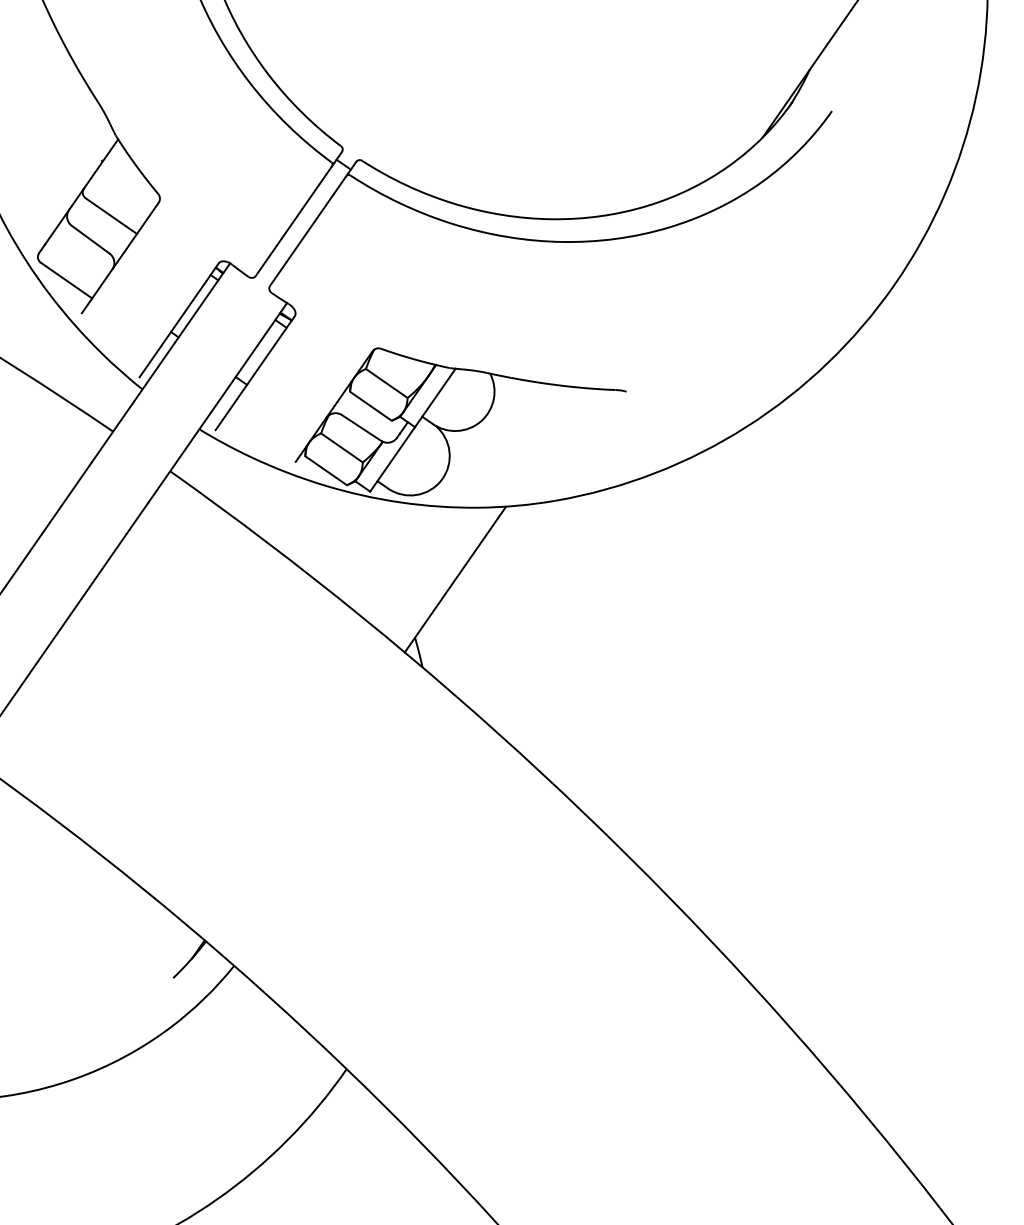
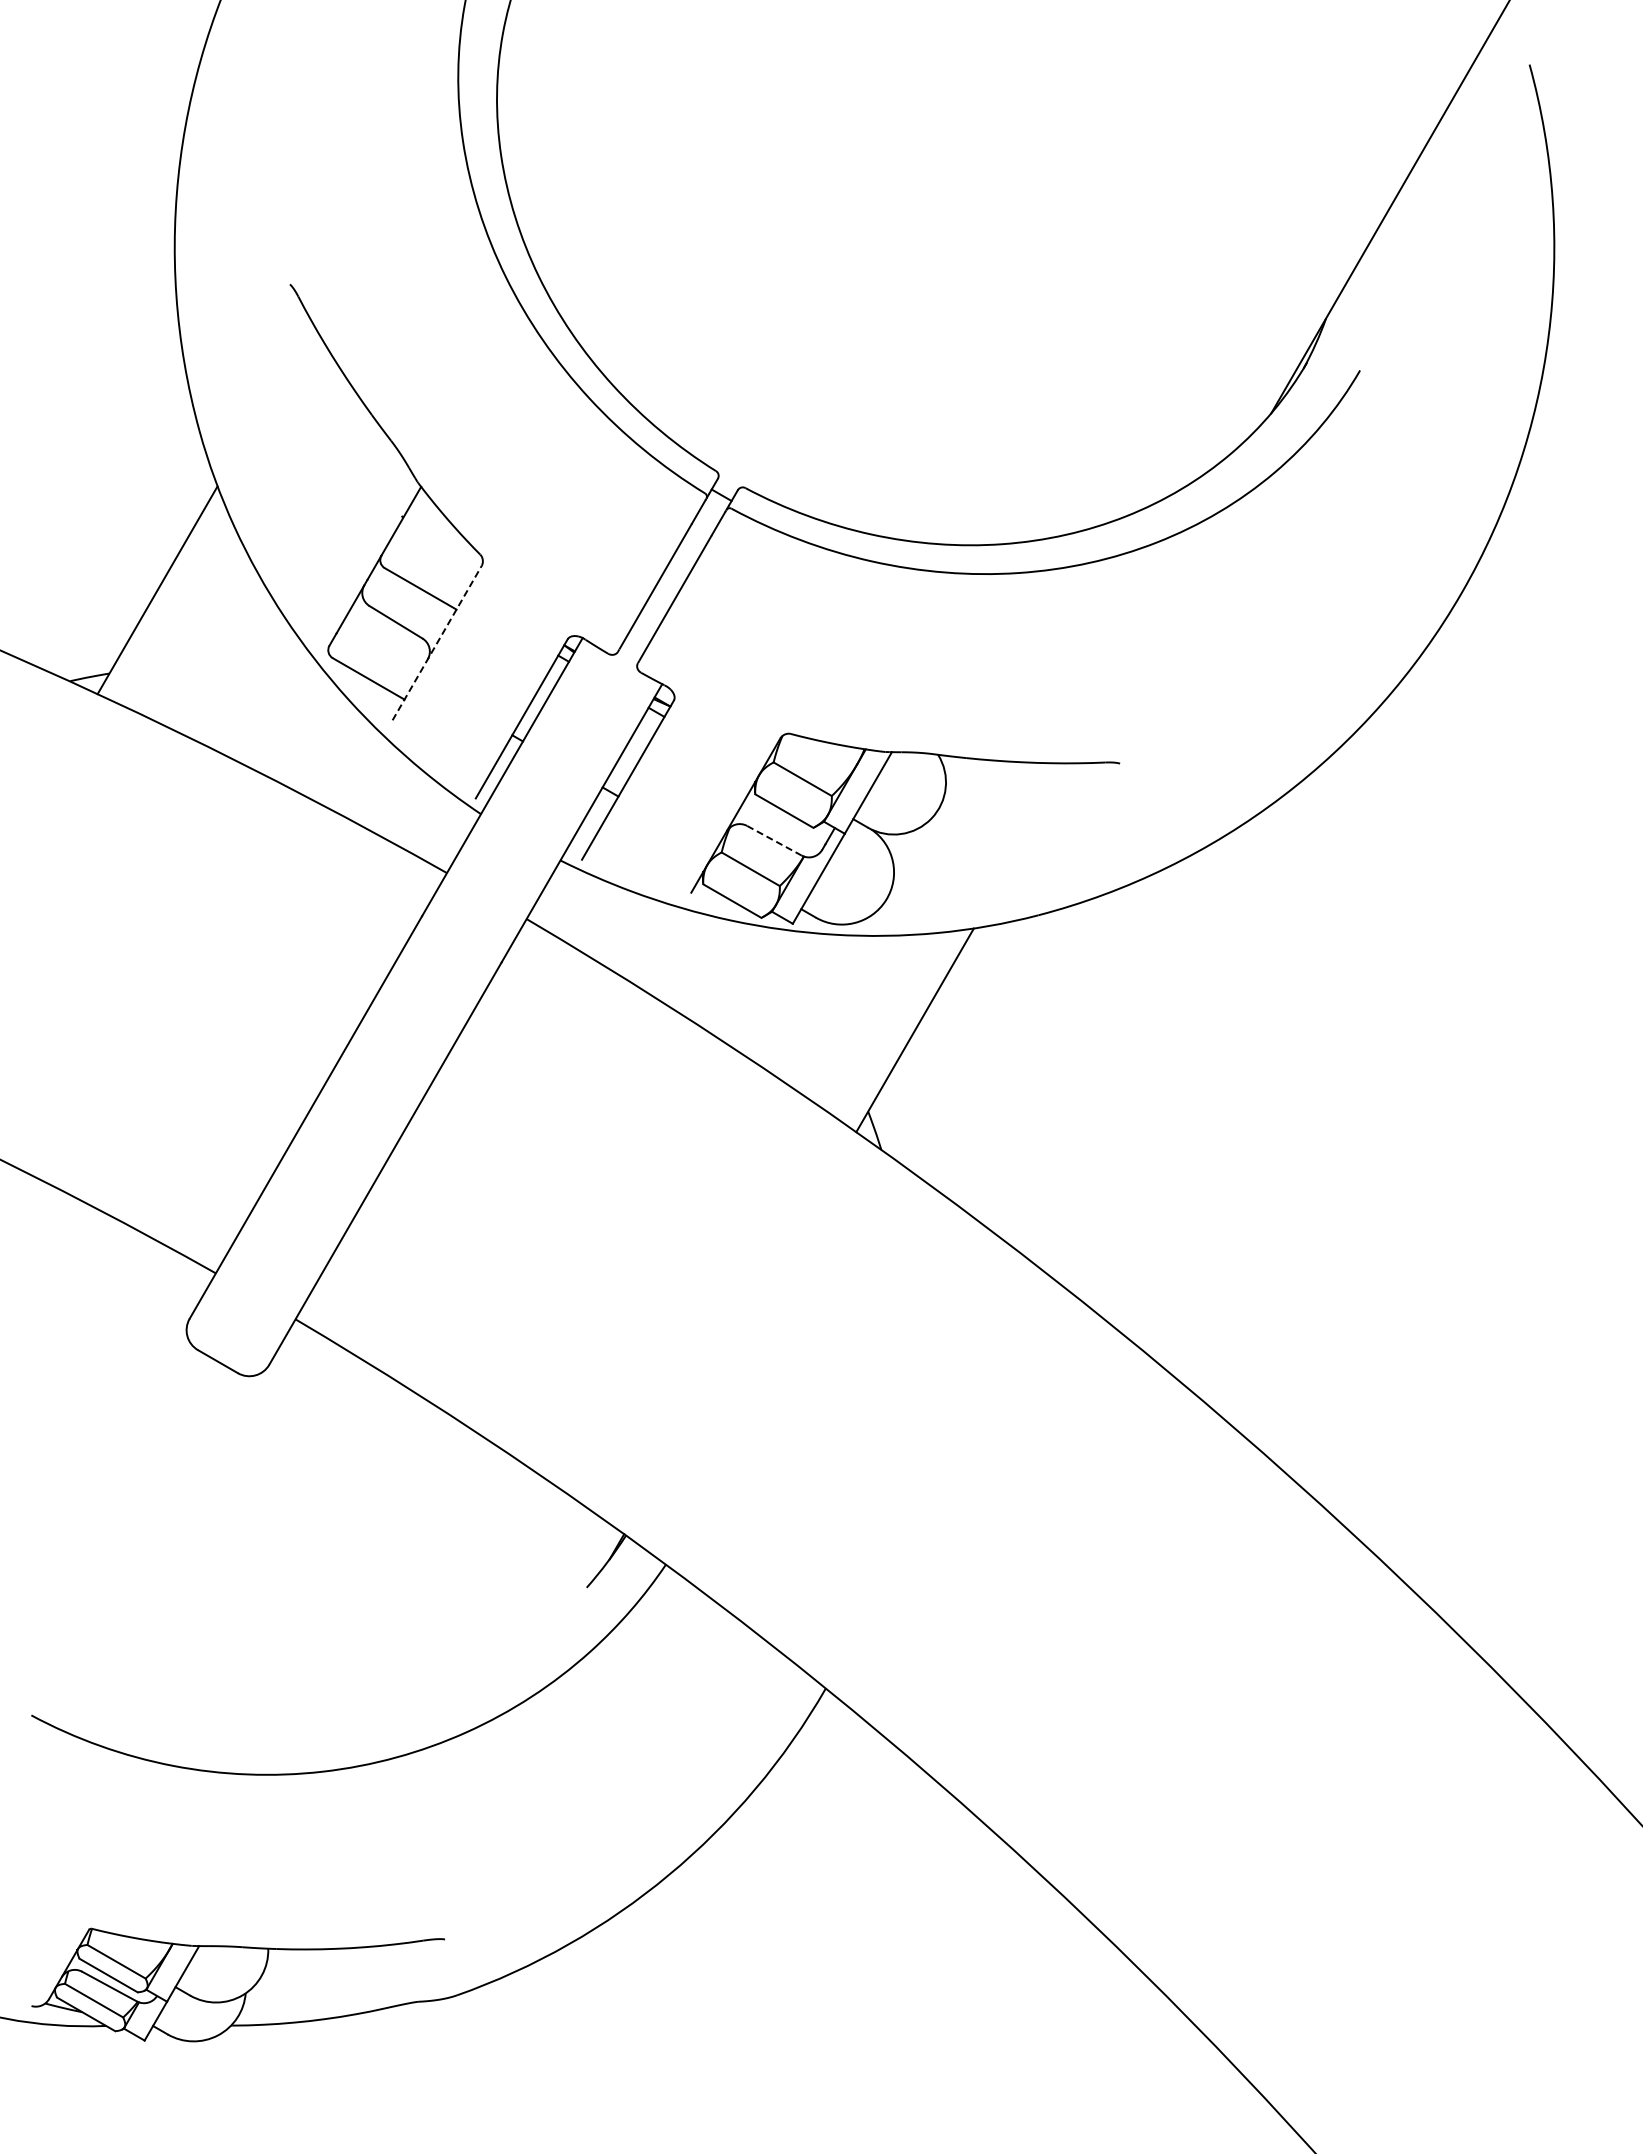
line: (120, 257) -> (437, 642), solid -> dashed
line: (360, 427) -> (773, 840), solid -> dashed

